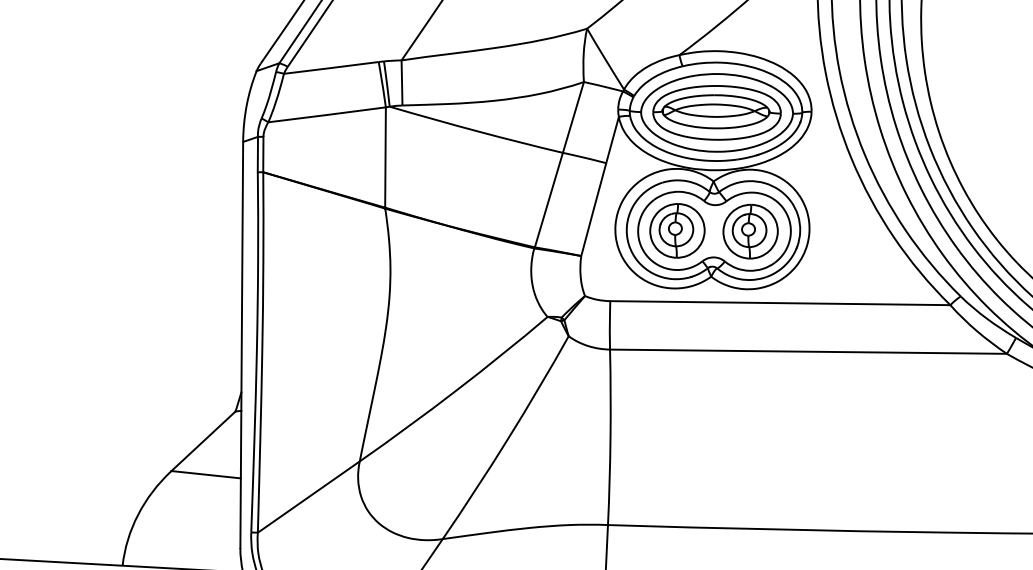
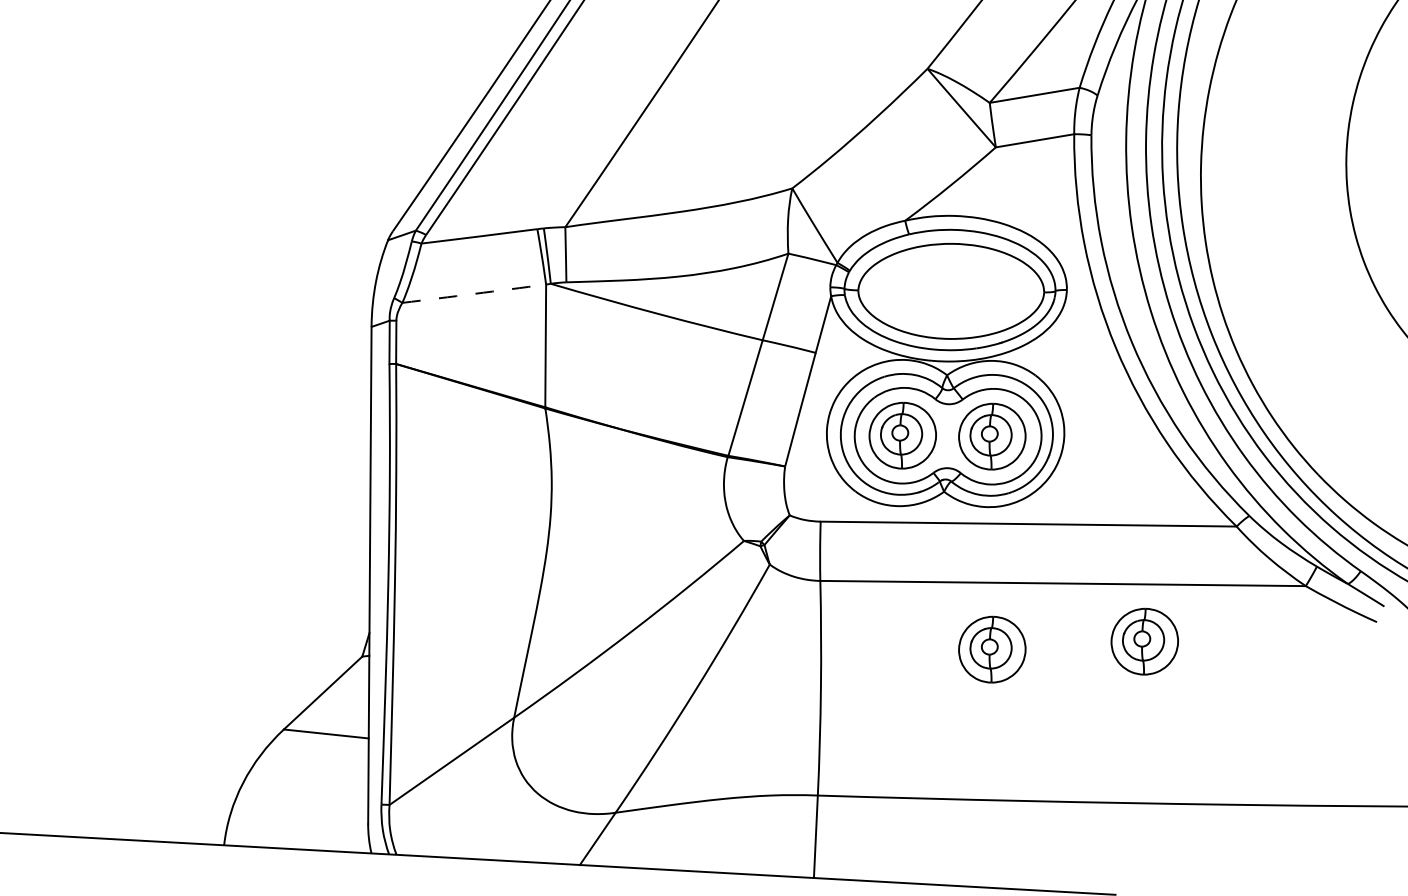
part: (717, 112) -> (951, 291), removed
arc: (327, 114) -> (474, 293), solid -> dashed
part: (875, 399) -> (1144, 641), added
part: (750, 405) -> (992, 649), added

